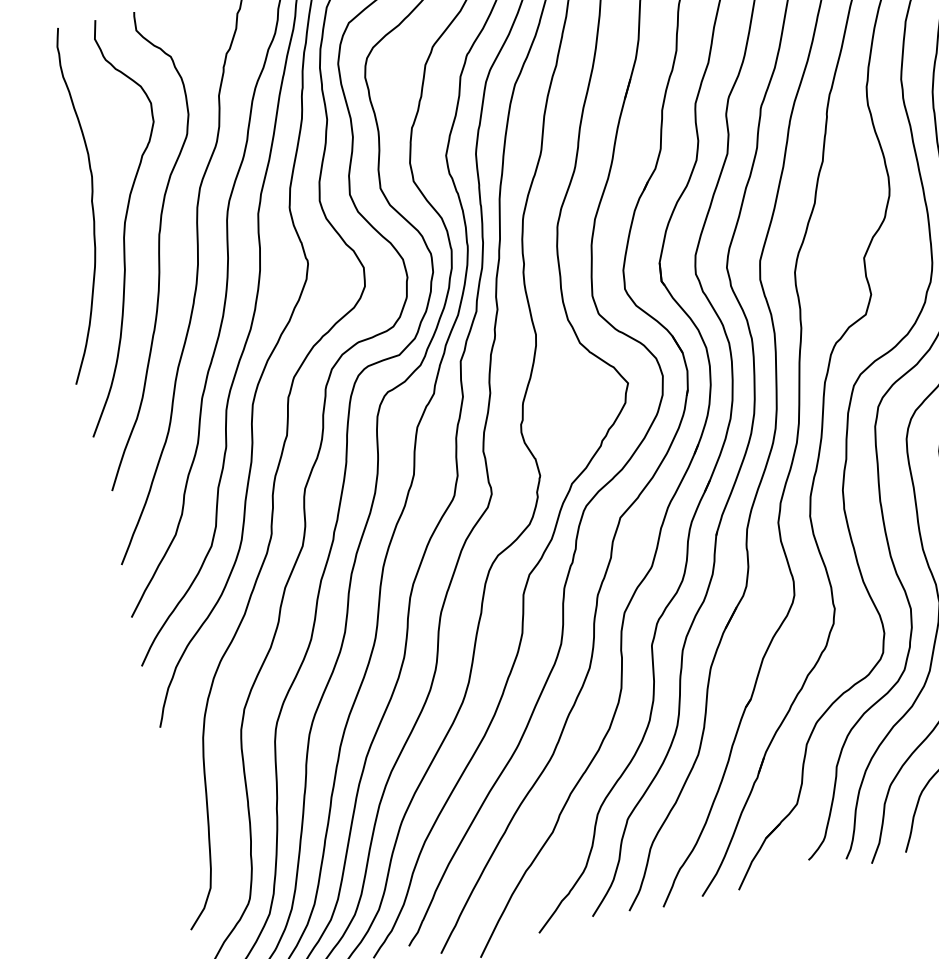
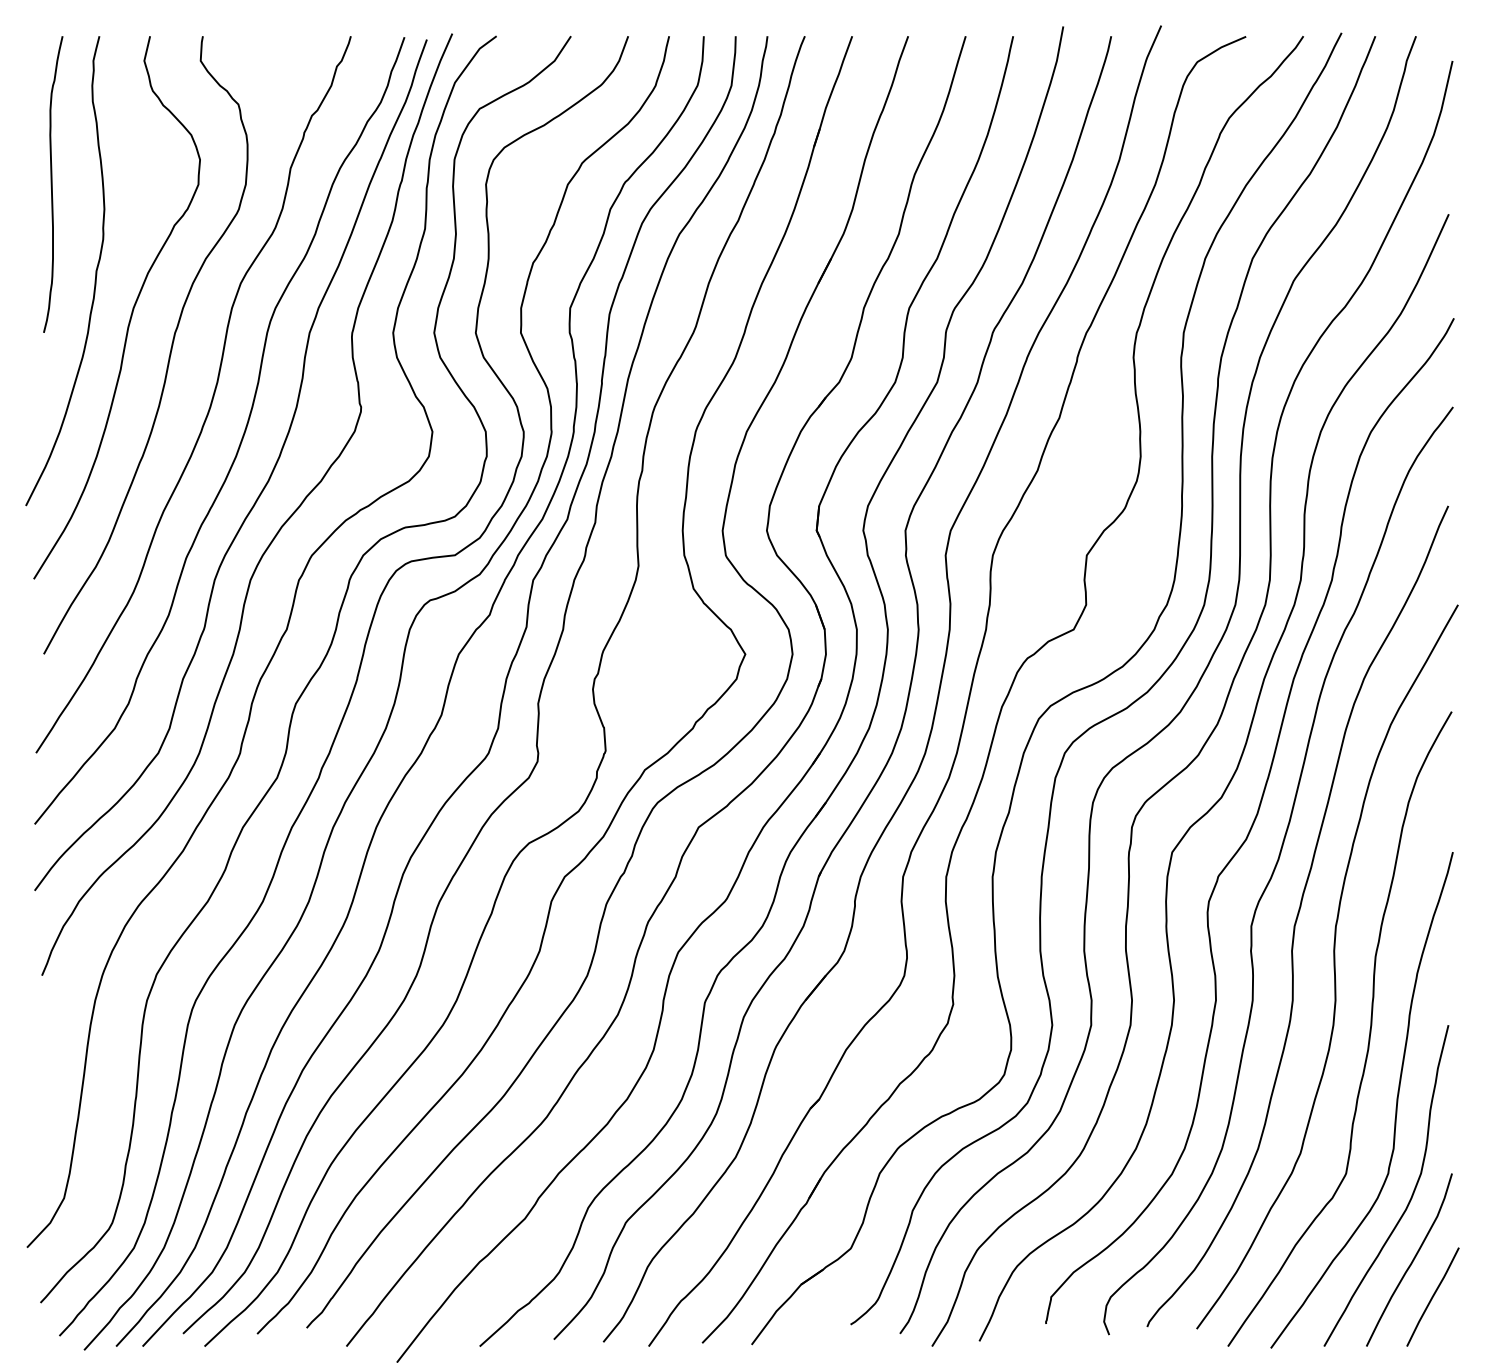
curve: (46, 144) -> (52, 184), added

